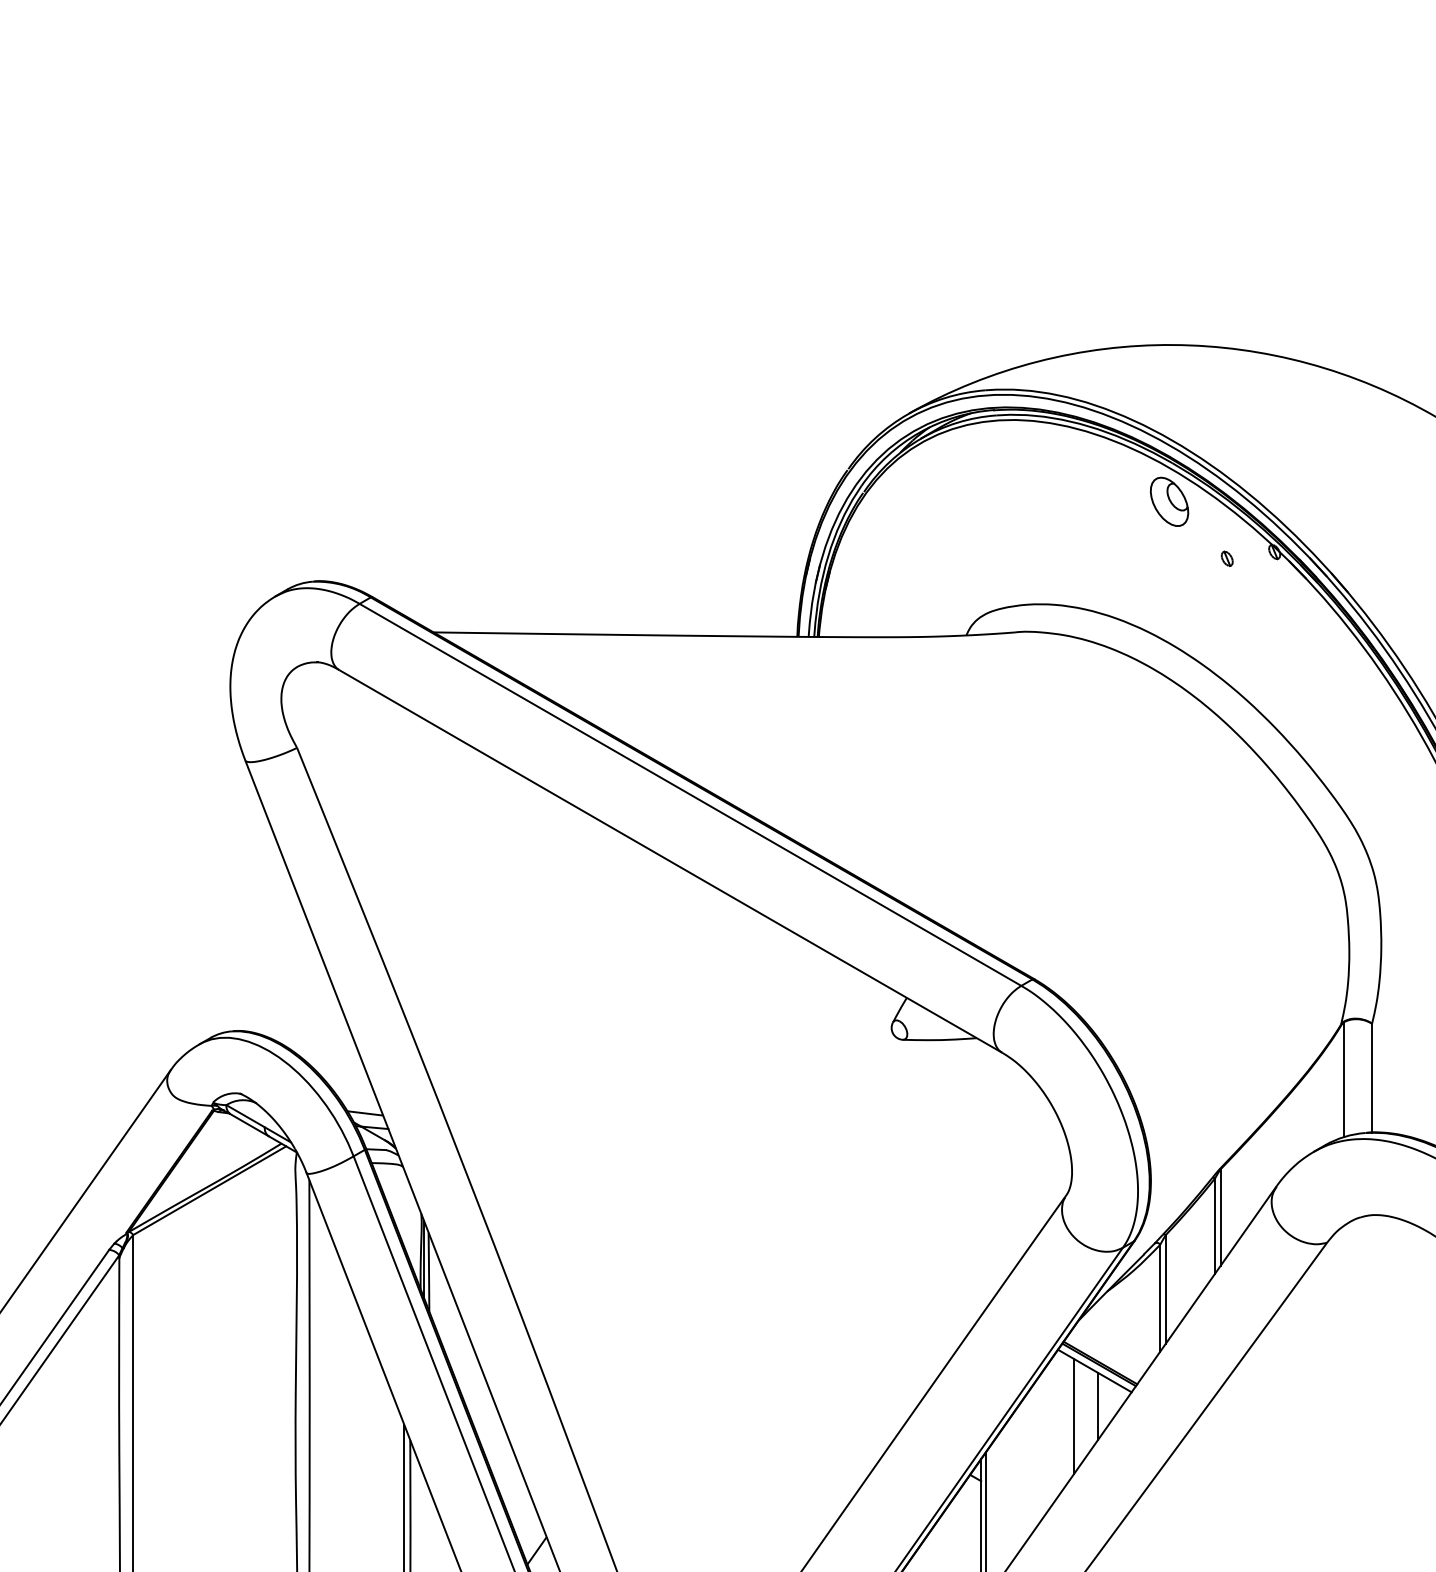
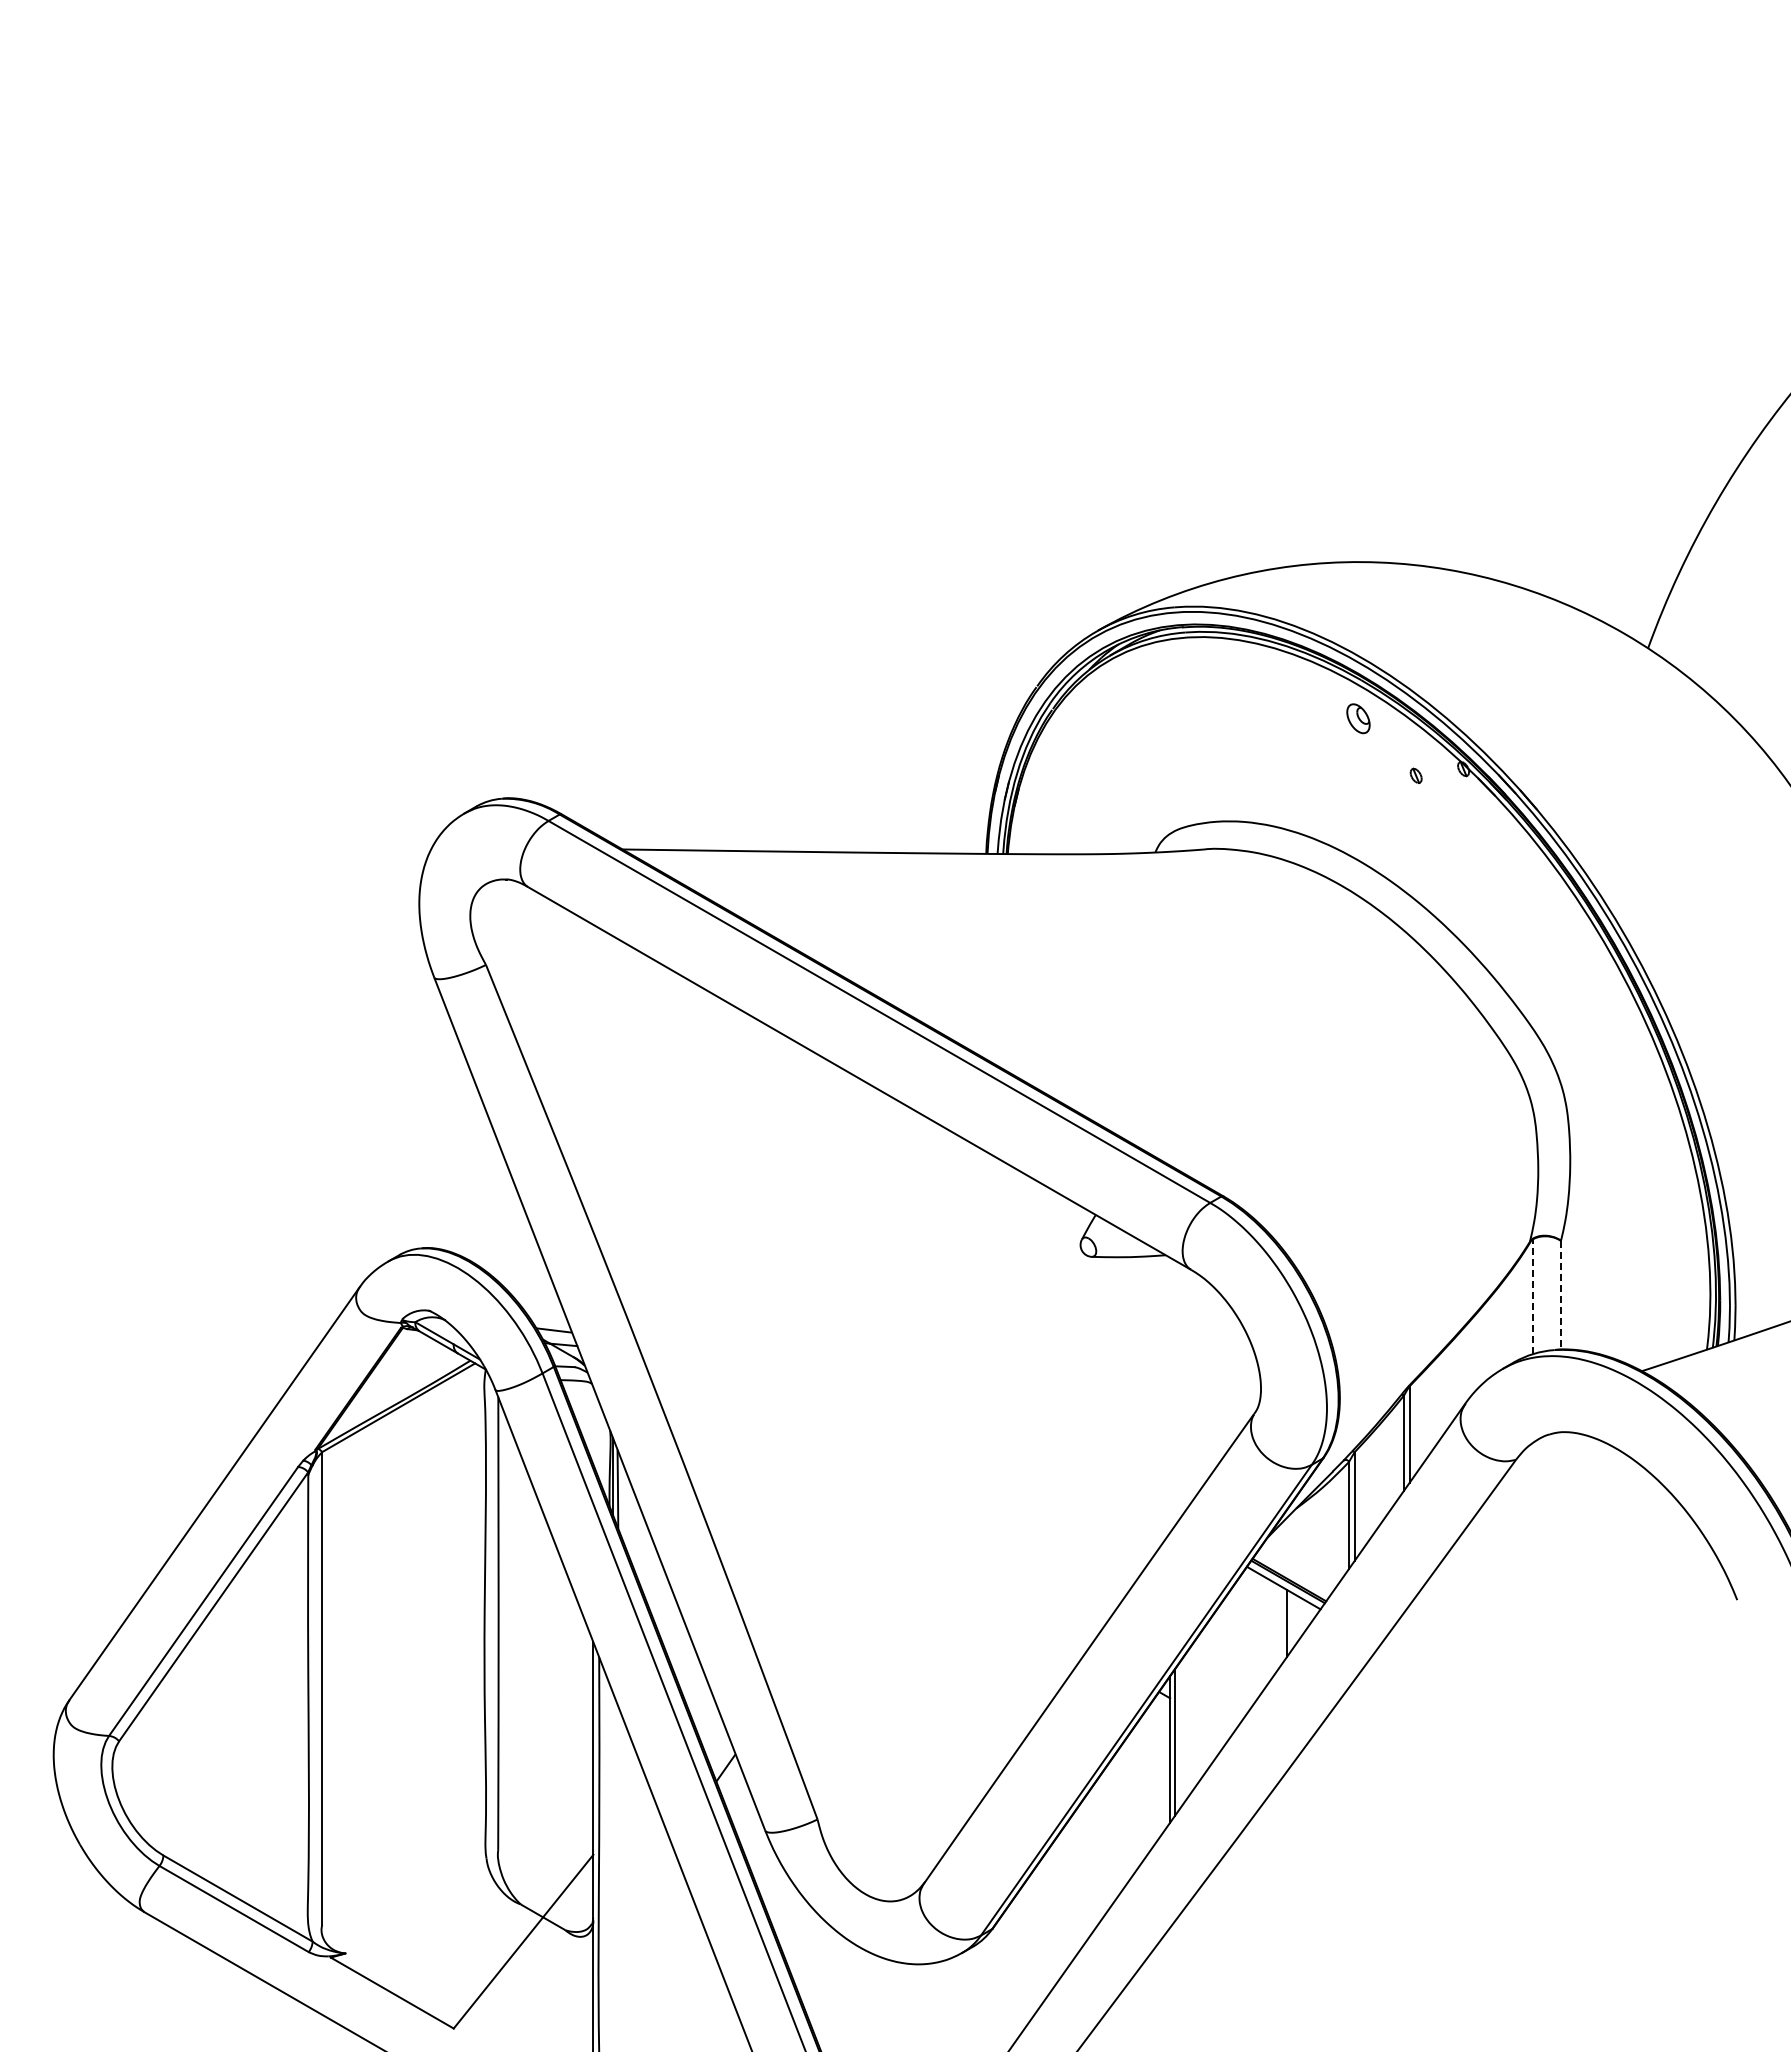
part: (1169, 501) -> (1358, 718), size x0.6
line: (1371, 1078) -> (1560, 1295), solid -> dashed
line: (1344, 1079) -> (1533, 1296), solid -> dashed
line: (1074, 1416) -> (1263, 1633), removed

